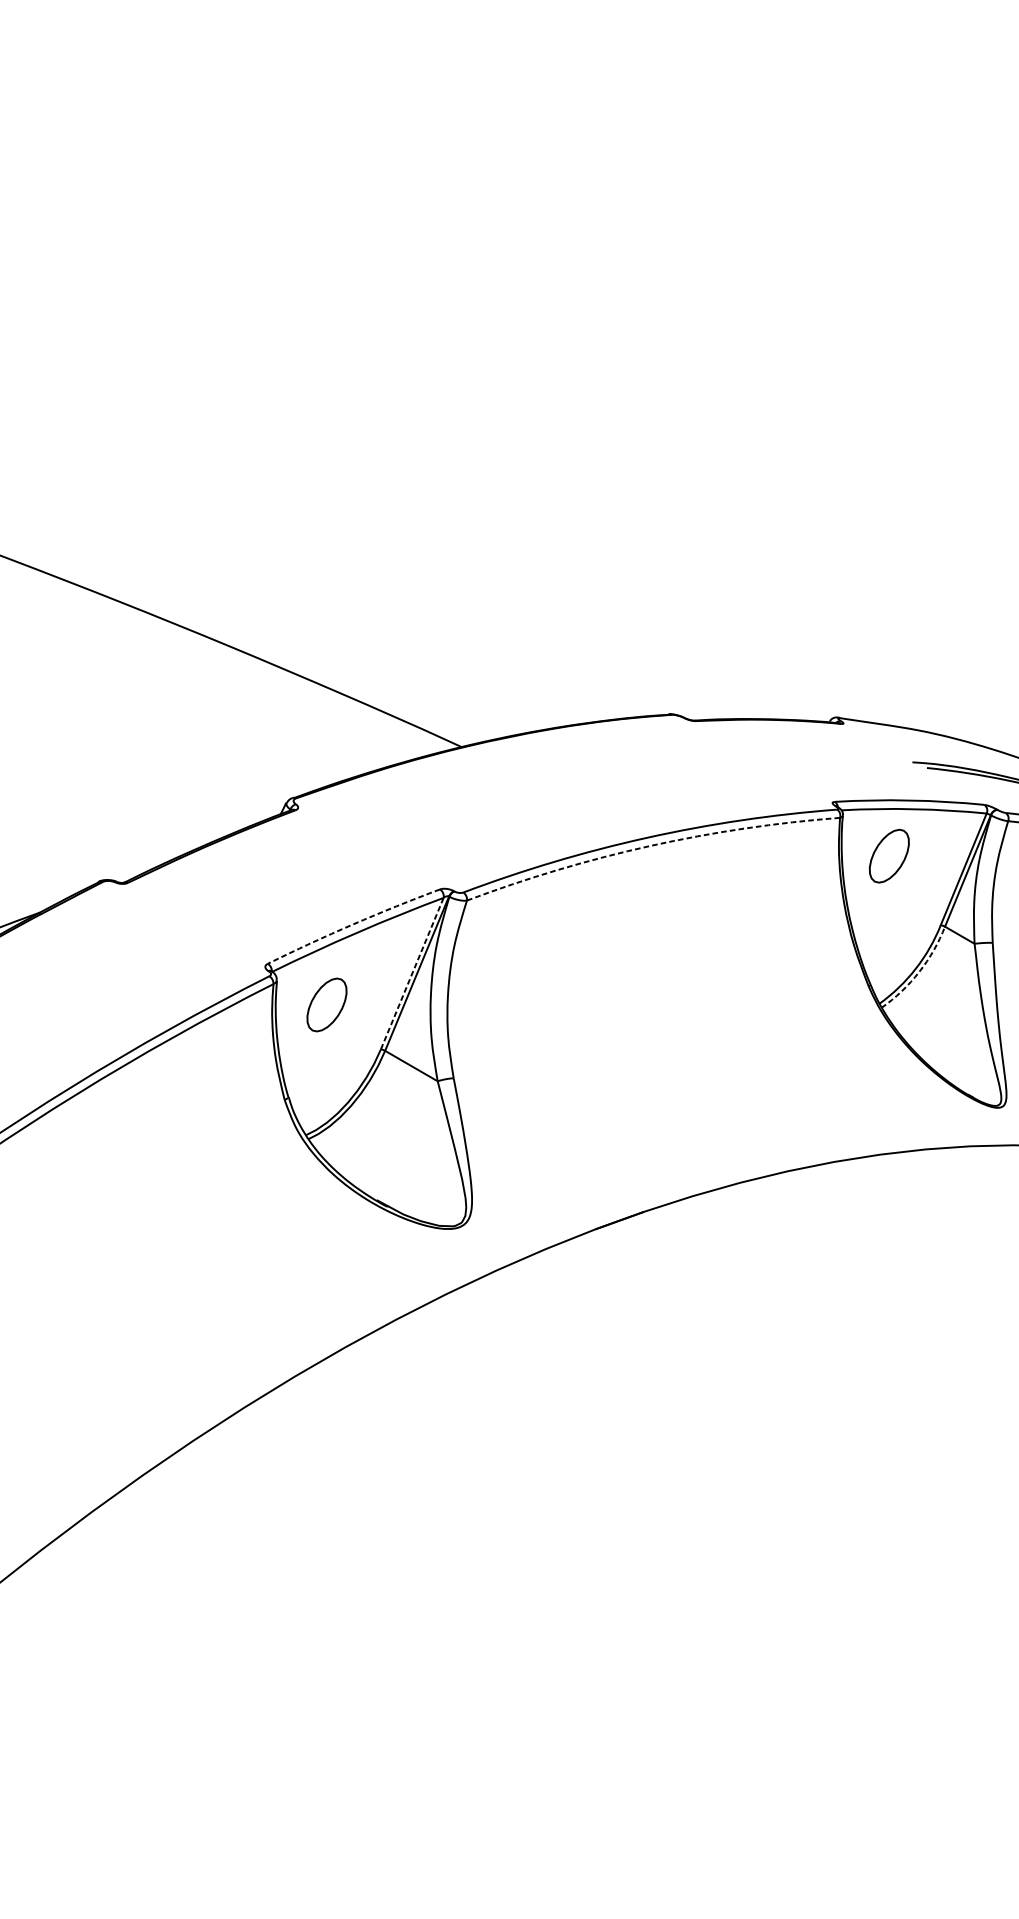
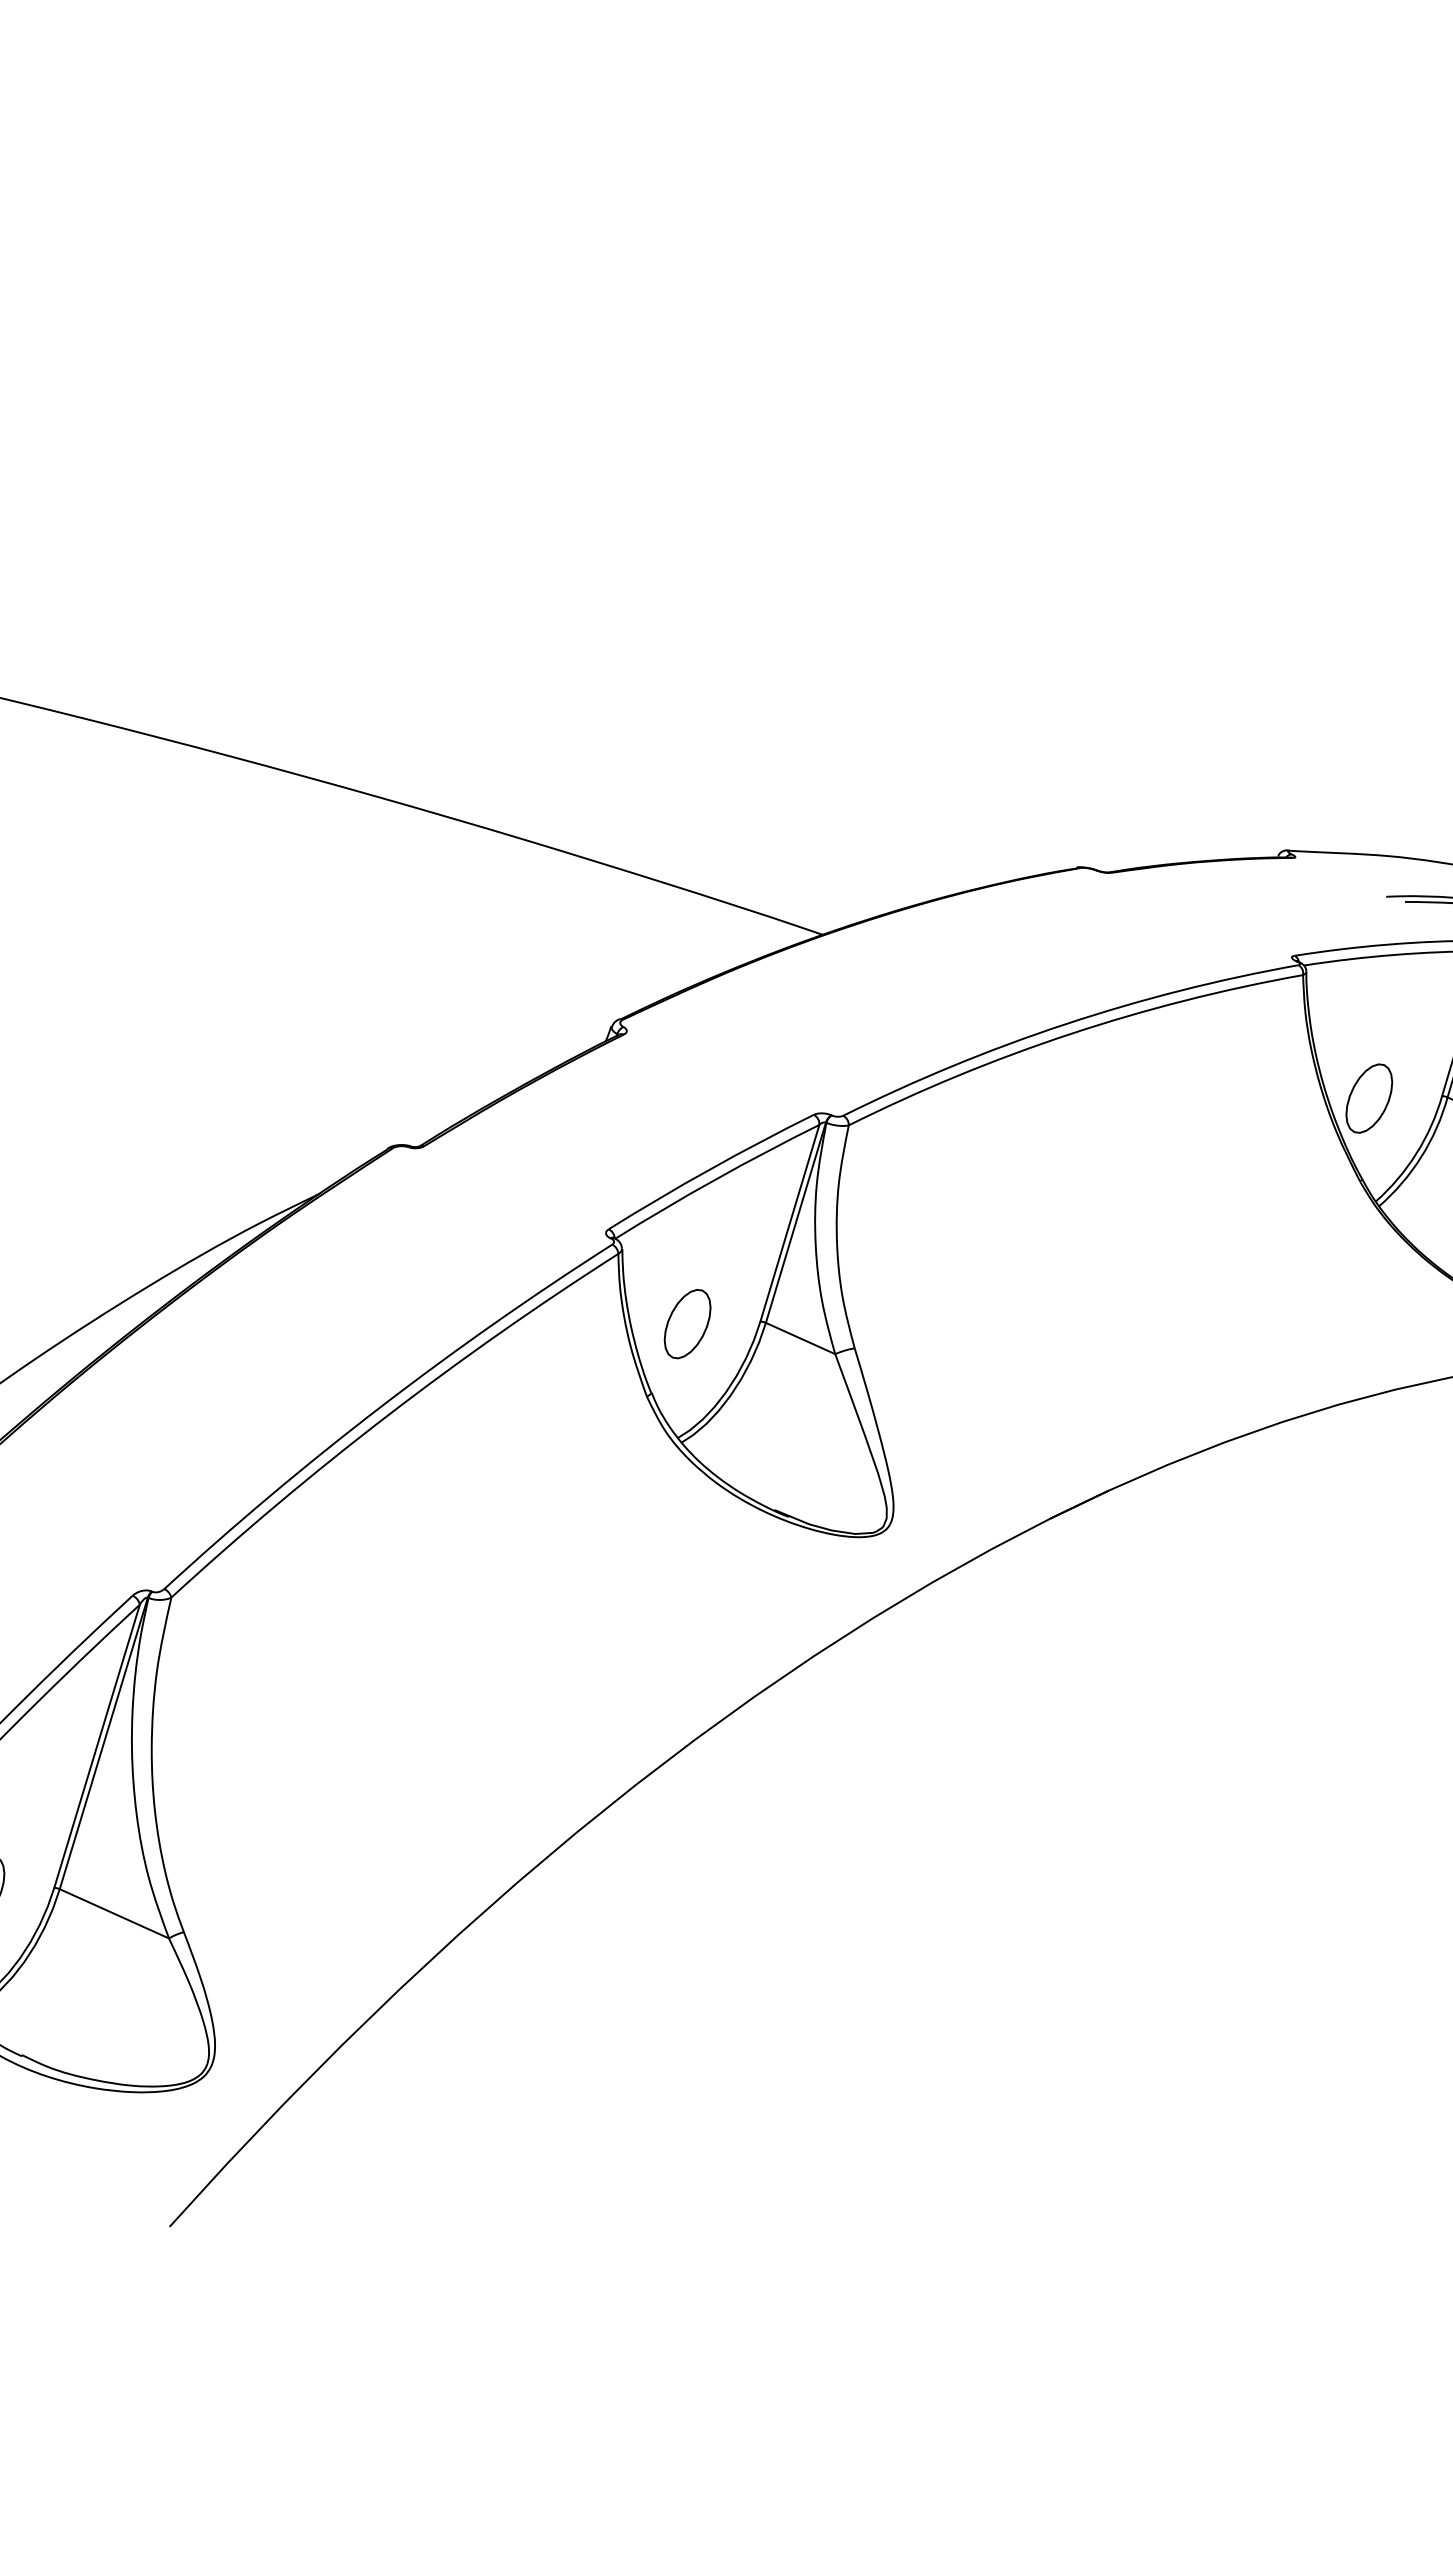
arc: (650, 846) -> (1070, 1034), dashed -> solid
part: (889, 856) -> (1369, 1098), moved
arc: (352, 924) -> (709, 1169), dashed -> solid
arc: (919, 972) -> (1421, 1157), dashed -> solid
line: (411, 973) -> (789, 1223), dashed -> solid
part: (326, 1005) -> (687, 1324), moved

